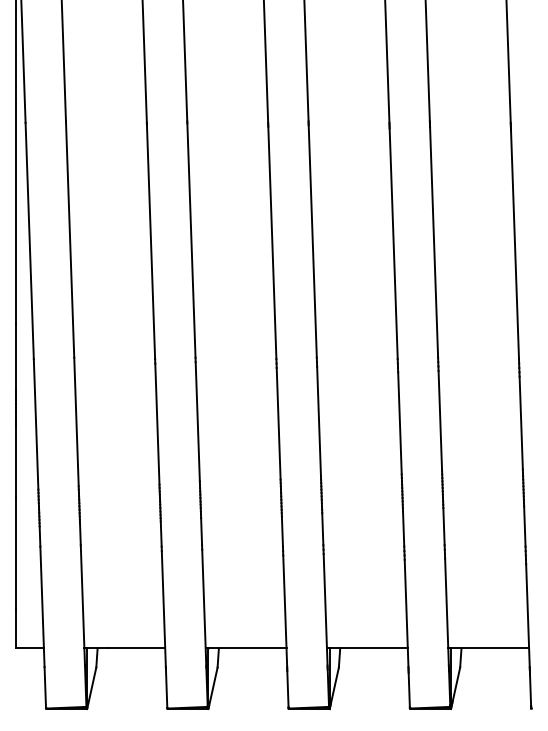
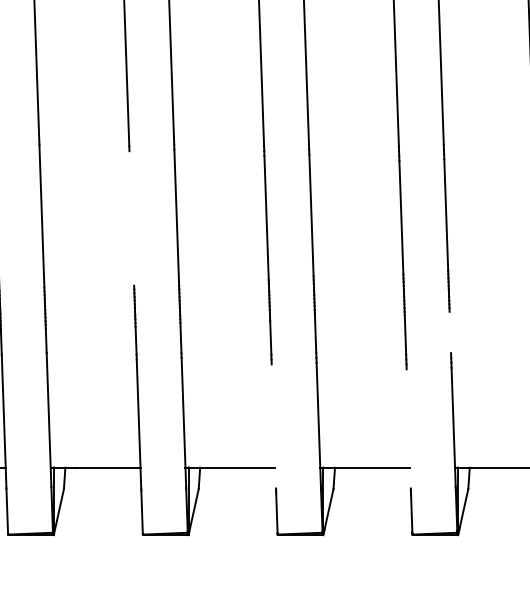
line: (157, 423) -> (131, 217), removed
line: (443, 526) -> (449, 332), removed
line: (285, 611) -> (274, 426), removed
line: (406, 613) -> (408, 428), removed

